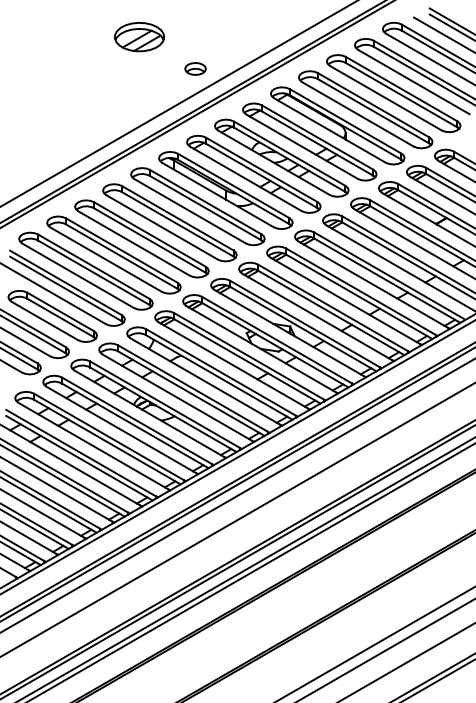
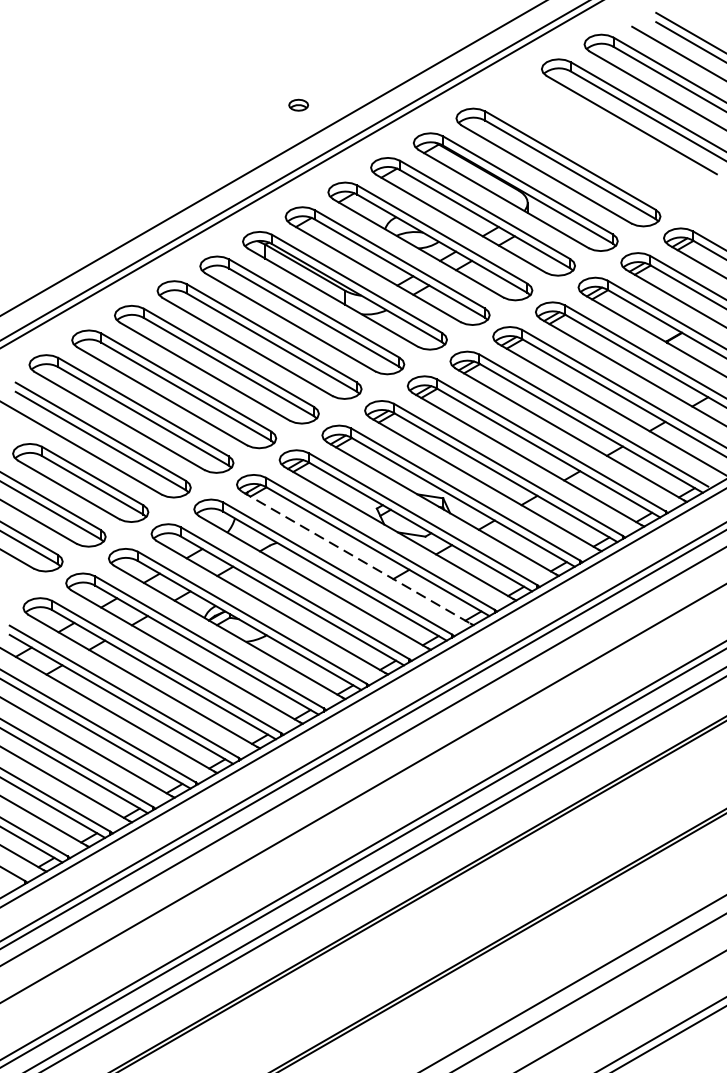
part: (139, 37) -> (213, 57), removed
part: (195, 68) -> (298, 104), size x0.6
part: (393, 93) -> (600, 142), removed
line: (233, 365) -> (356, 557), solid -> dashed

